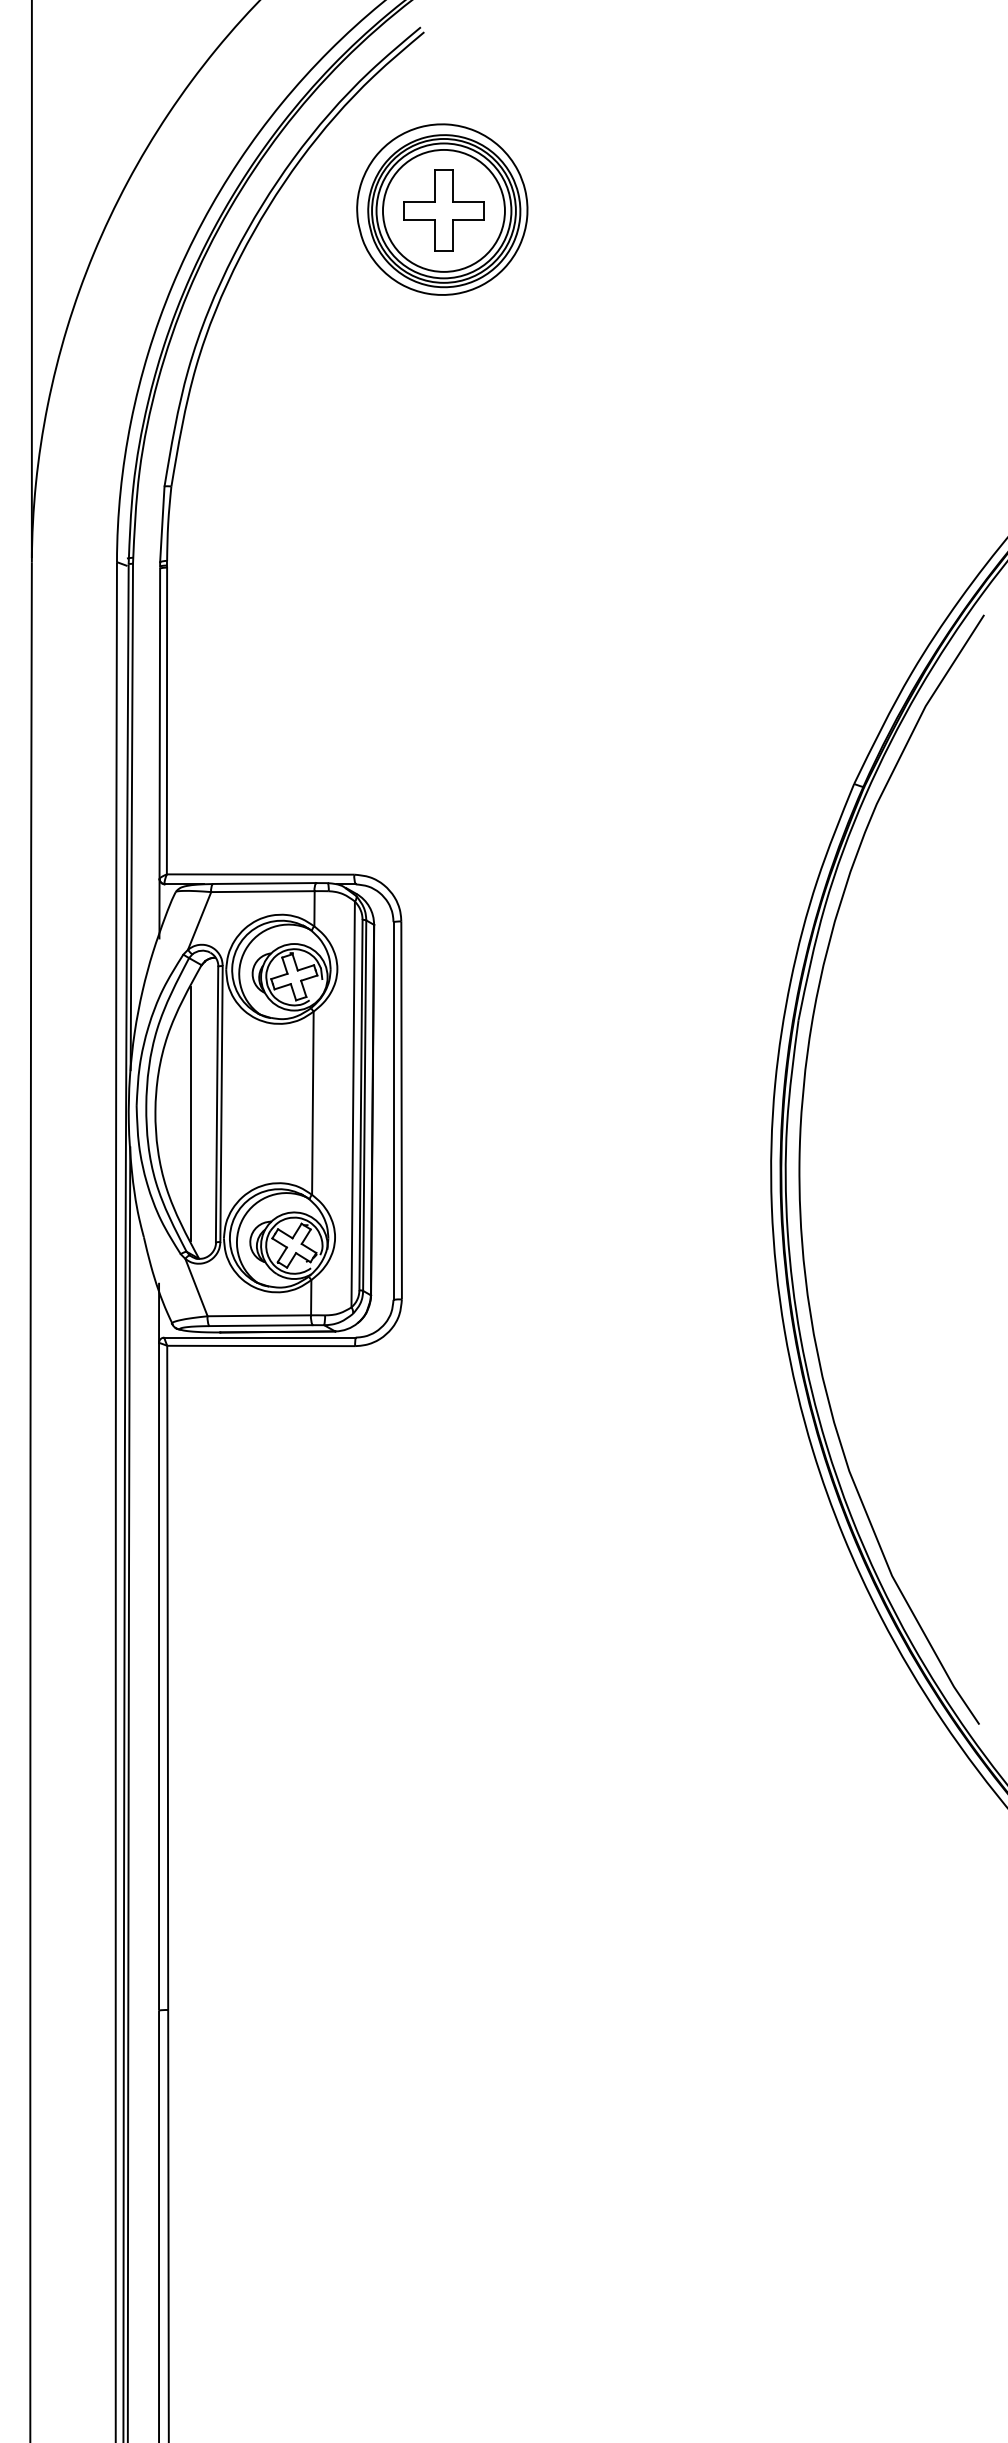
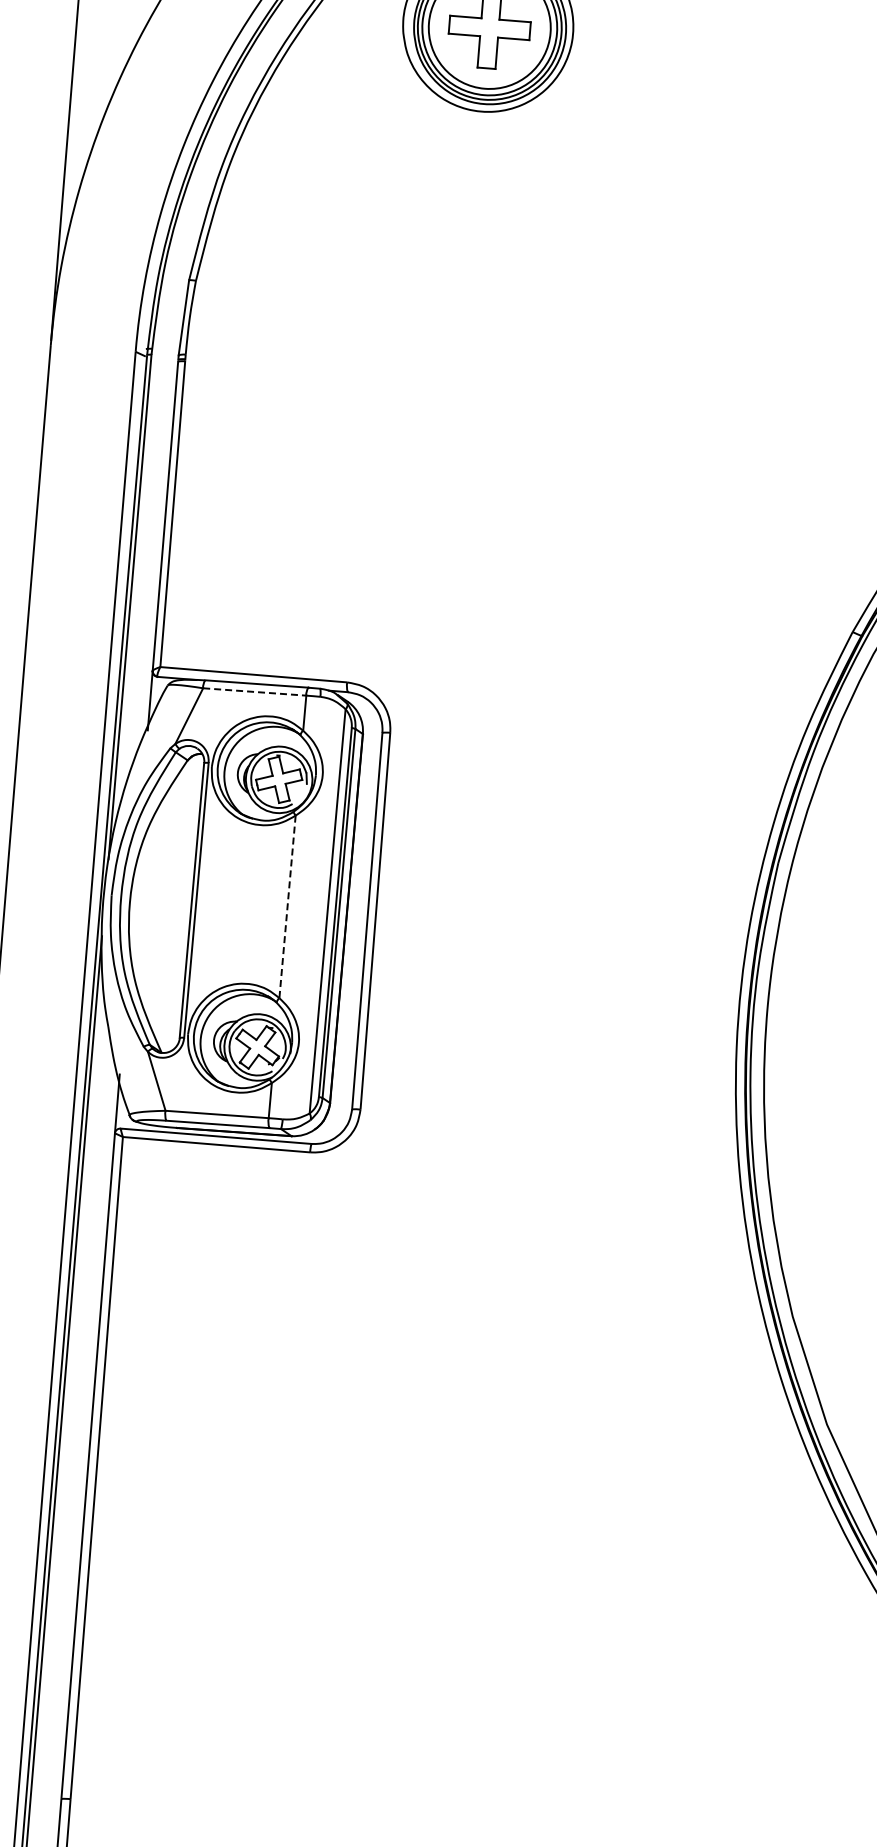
line: (262, 891) -> (254, 691), solid -> dashed
line: (312, 1103) -> (287, 907), solid -> dashed
line: (191, 1114) -> (165, 908), removed

